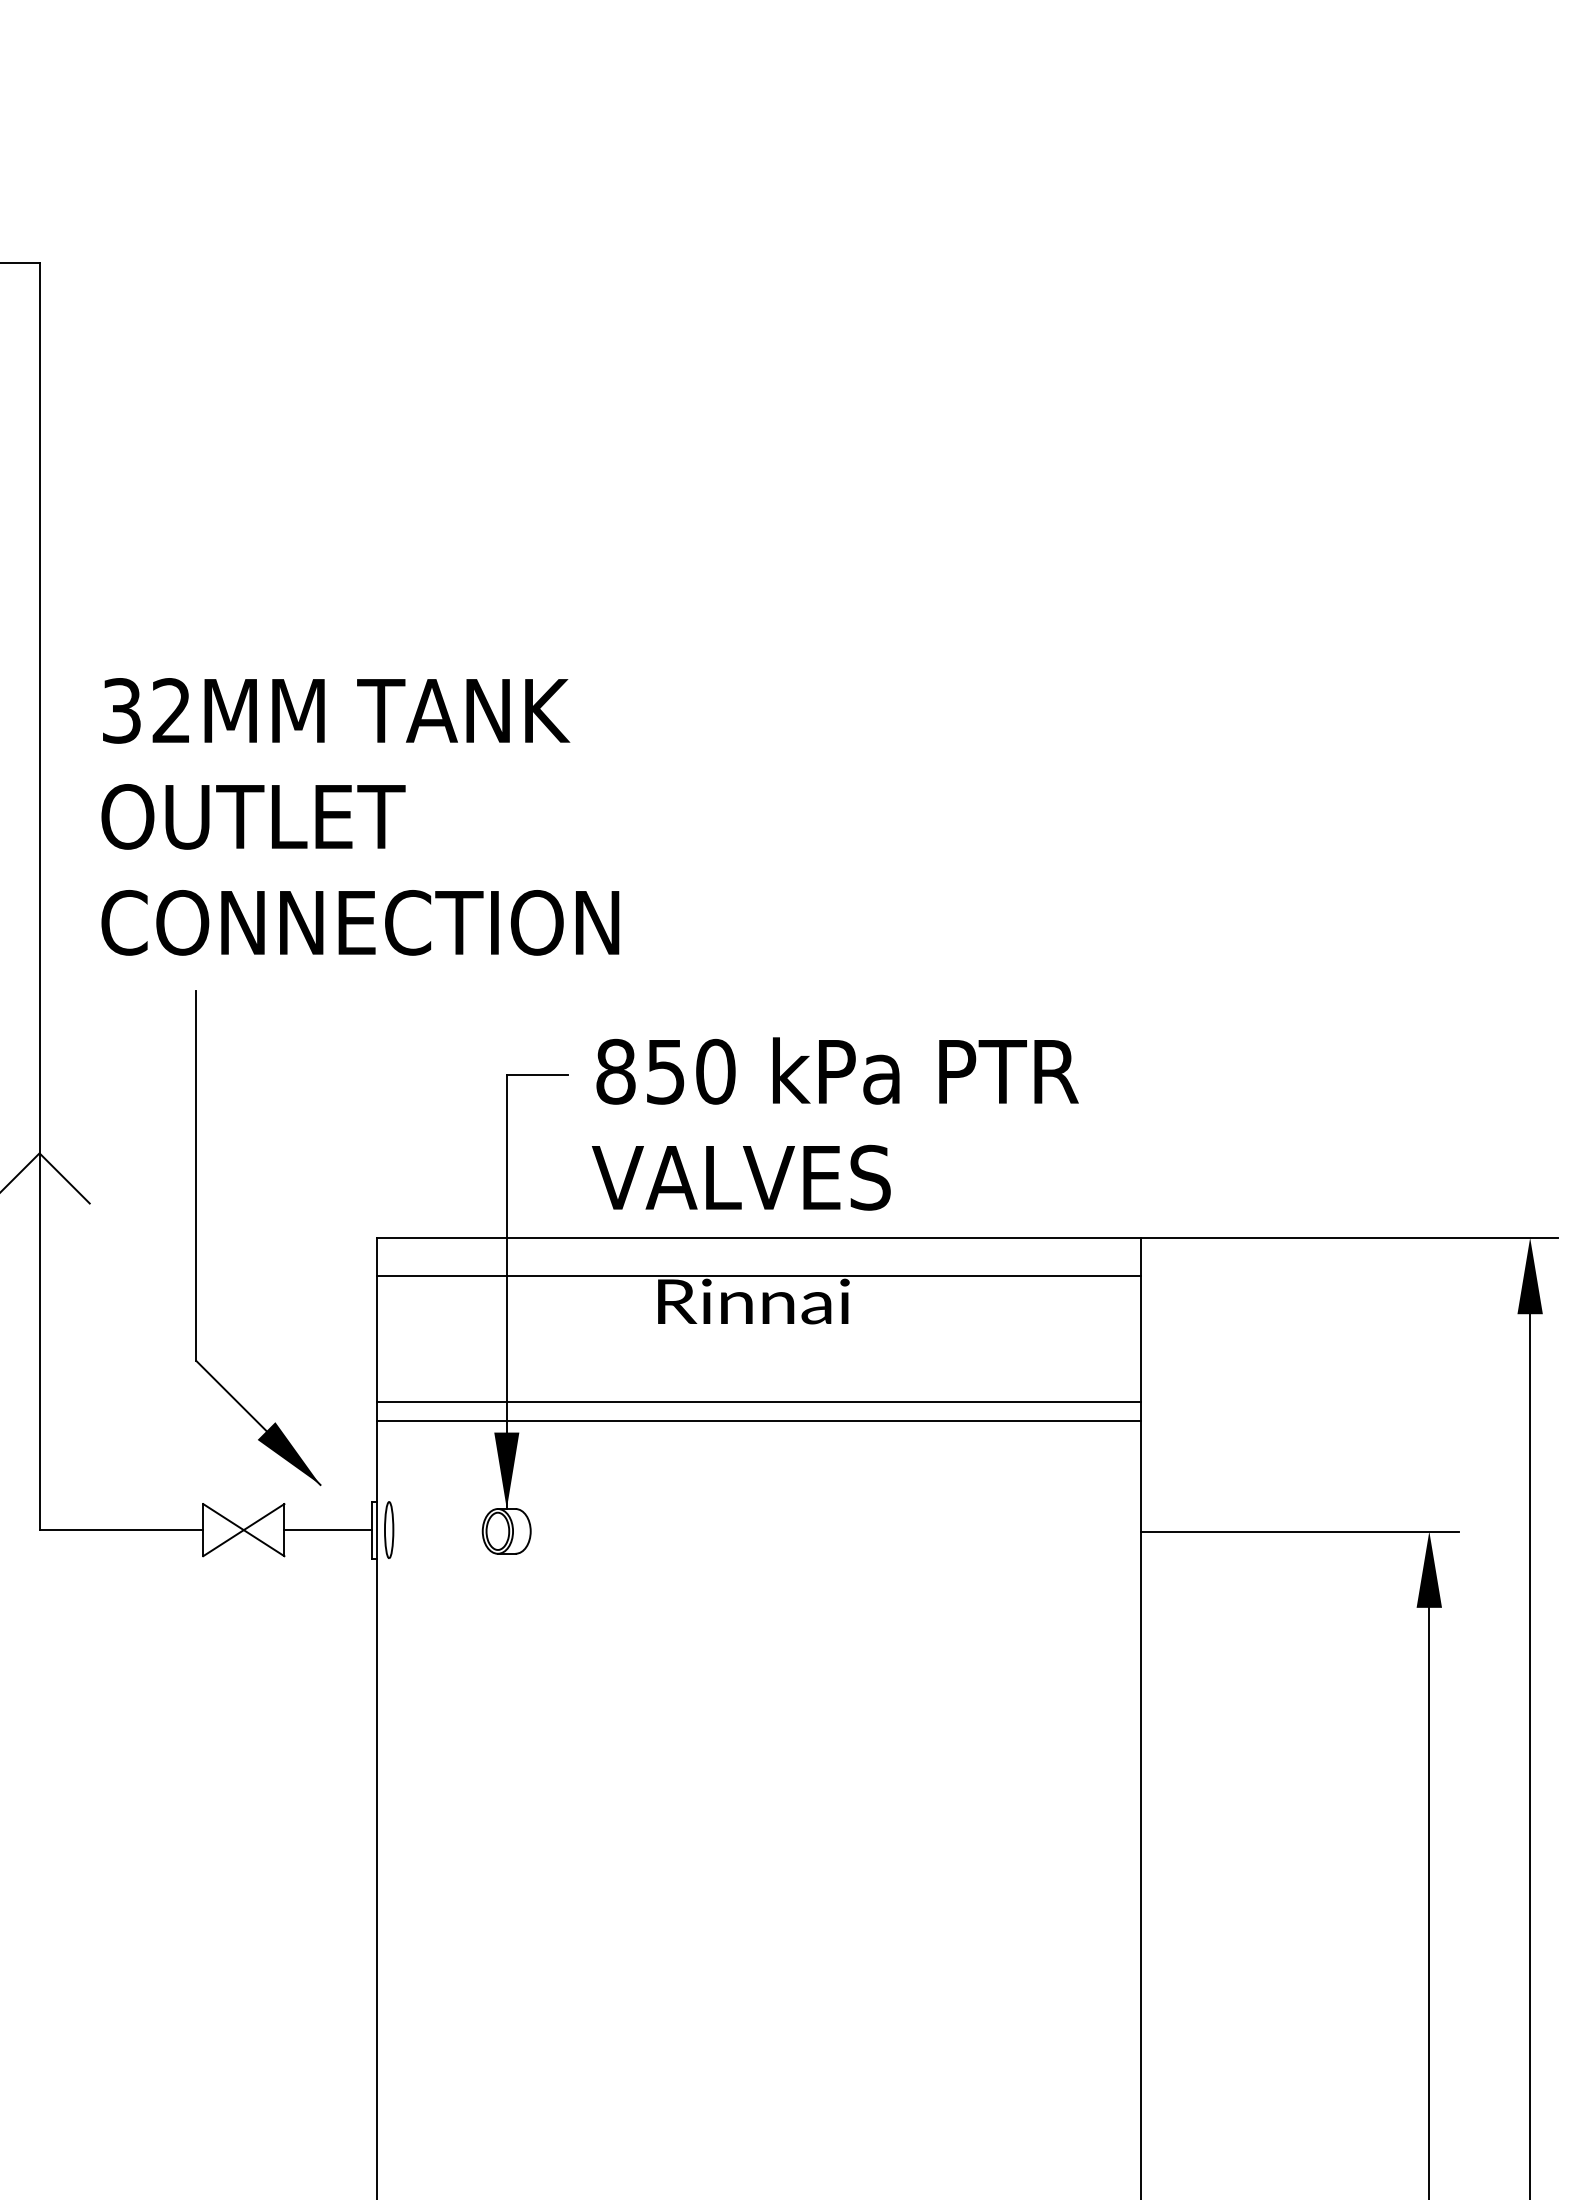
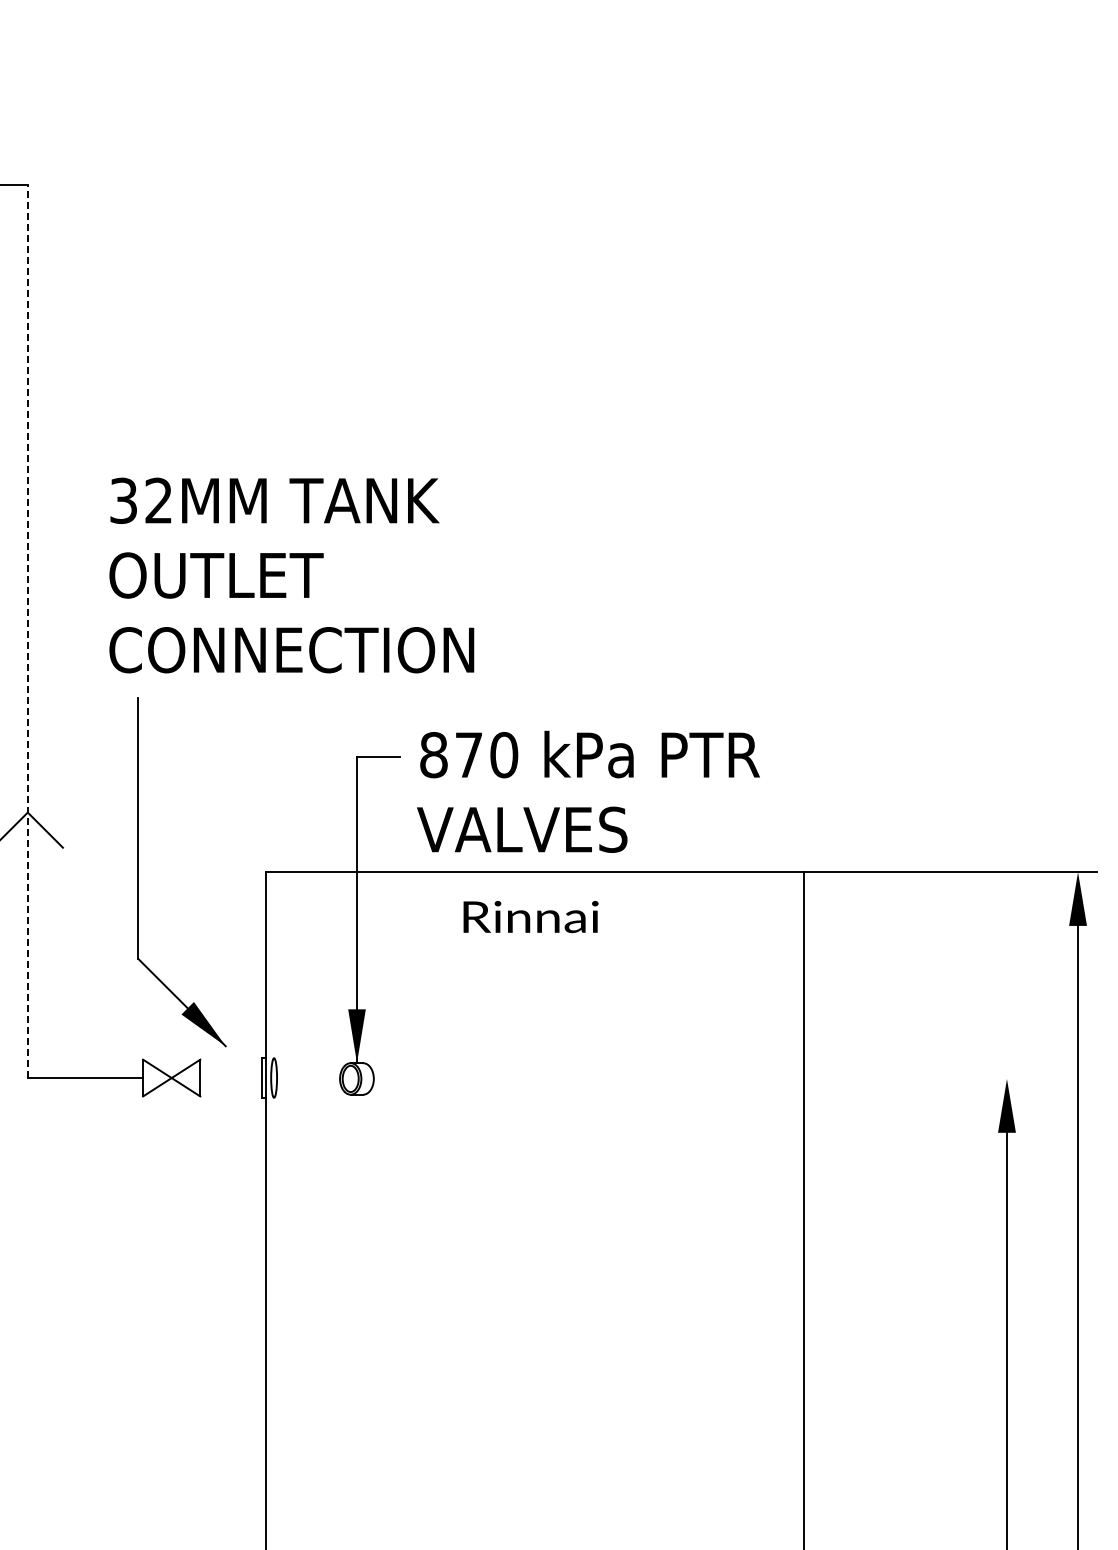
text: (359, 816) -> (291, 575), moved
line: (39, 896) -> (27, 631), solid -> dashed
text: (665, 1072) -> (468, 755), 850 -> 870
line: (758, 1275) -> (534, 898), removed
line: (758, 1403) -> (534, 988), removed
line: (758, 1421) -> (534, 1001), removed
line: (327, 1530) -> (230, 1078), removed
line: (1299, 1532) -> (915, 1079), removed

